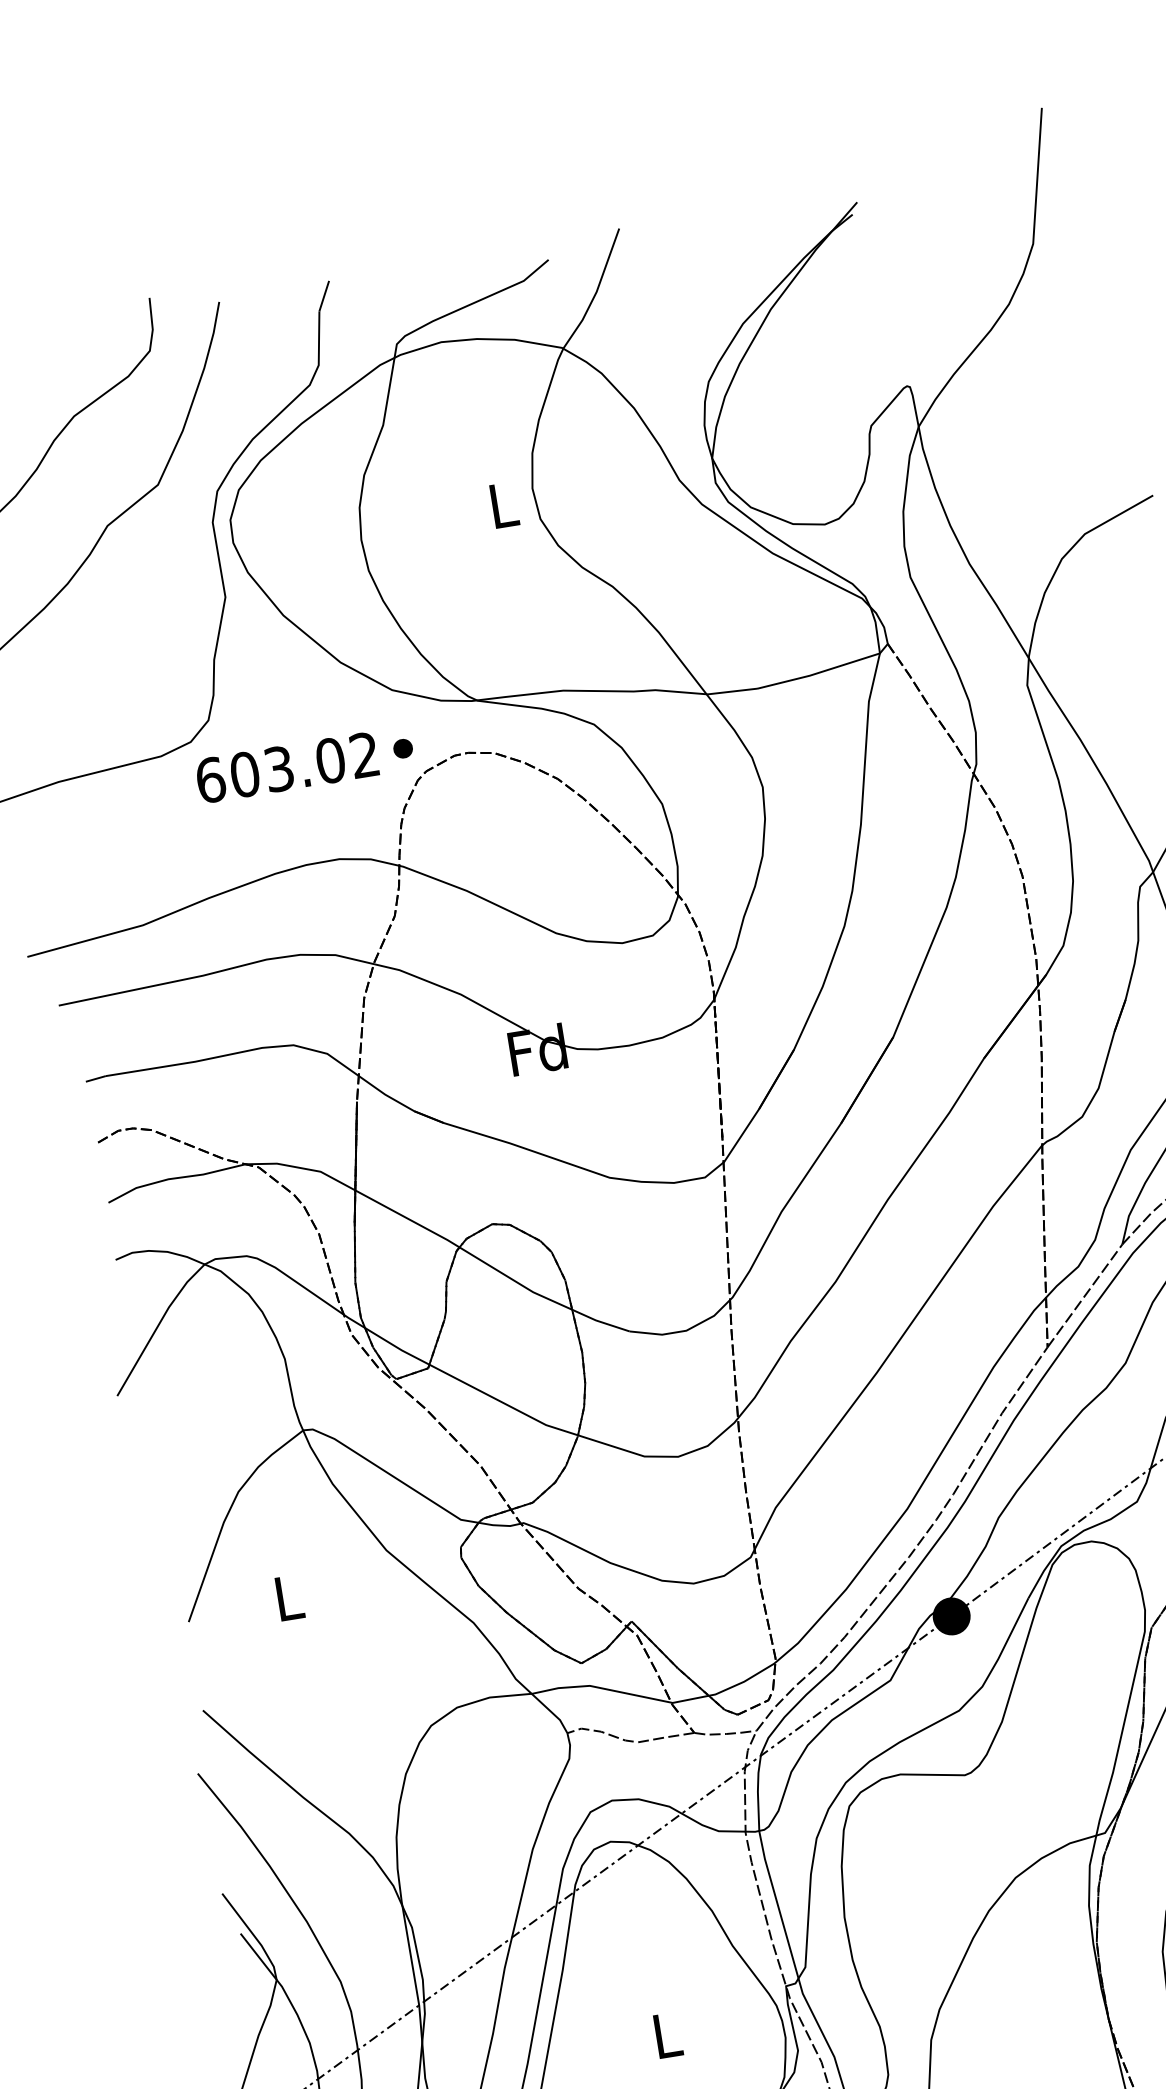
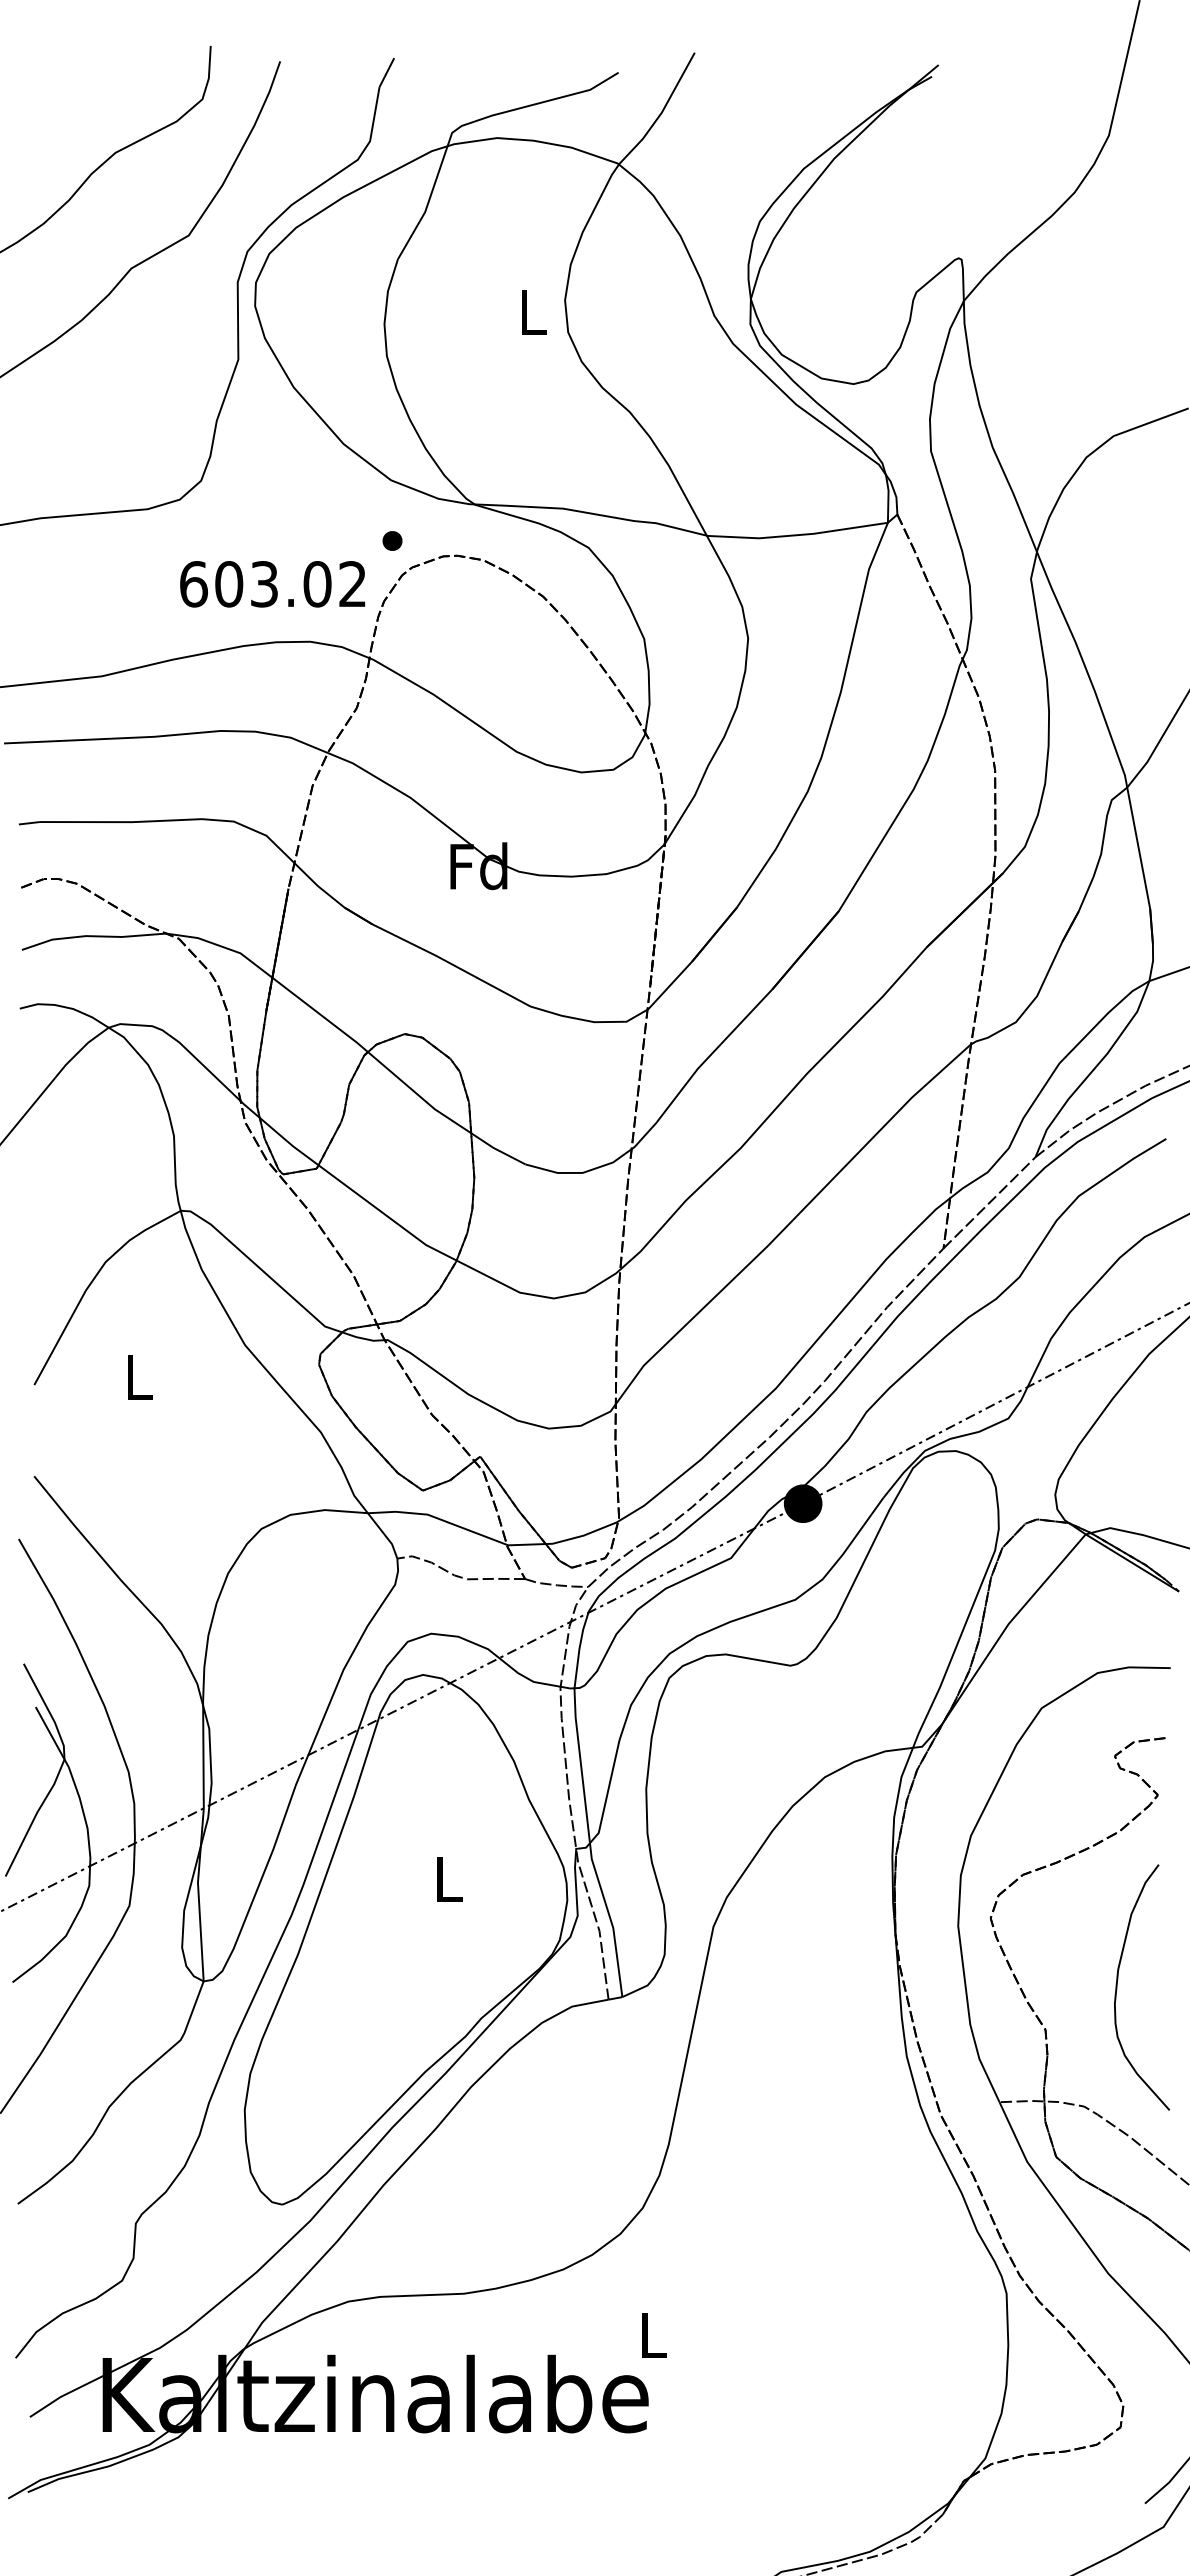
text: (287, 768) -> (272, 584), moved

